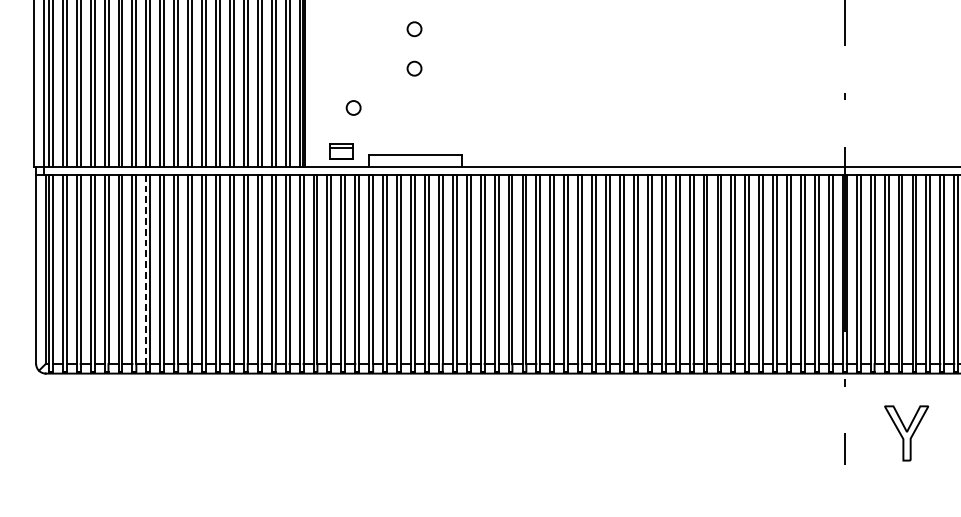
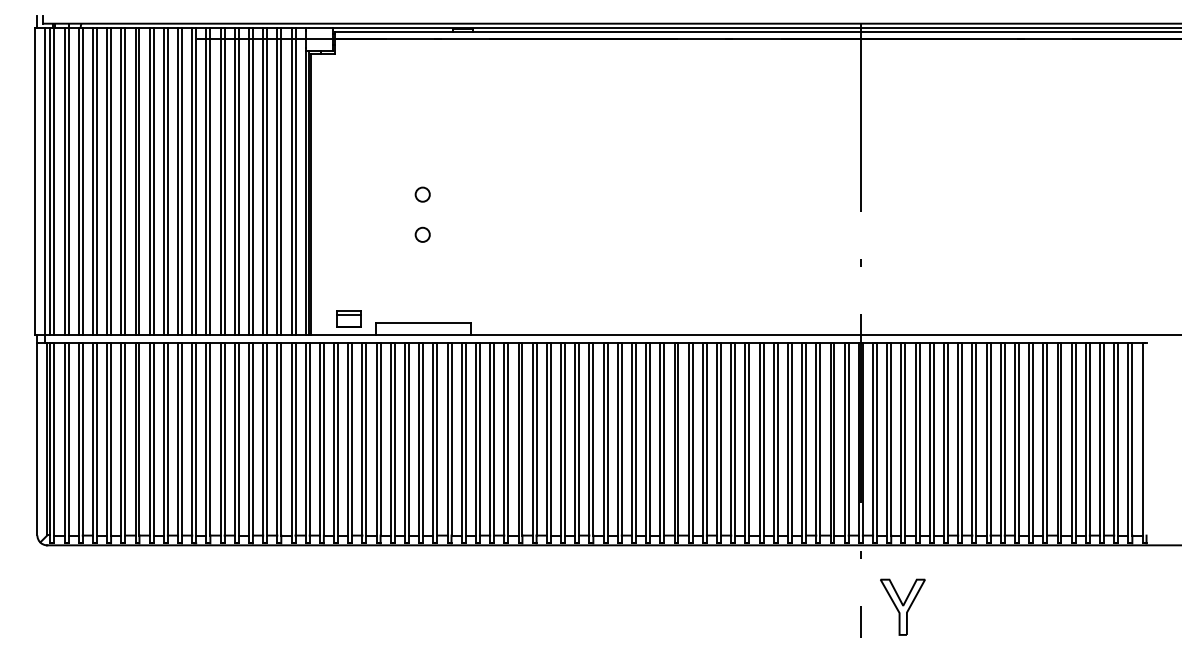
circle: (353, 107) -> (360, 274), removed
line: (146, 269) -> (149, 439), dashed -> solid
part: (906, 432) -> (902, 606), moved

